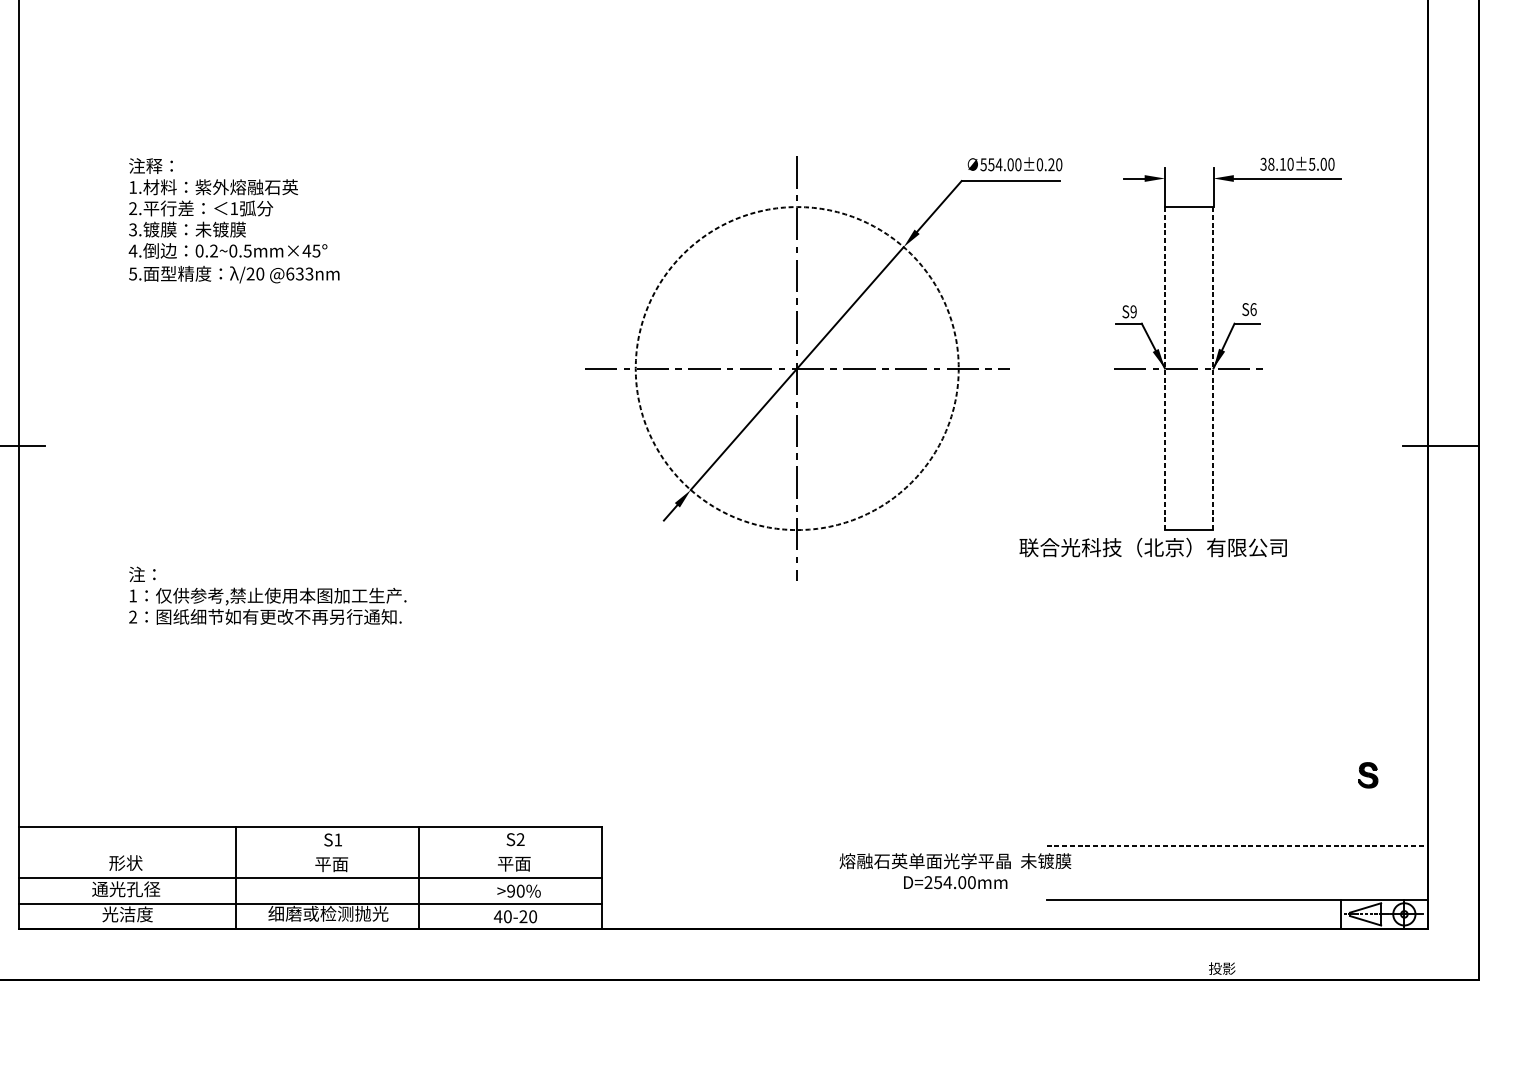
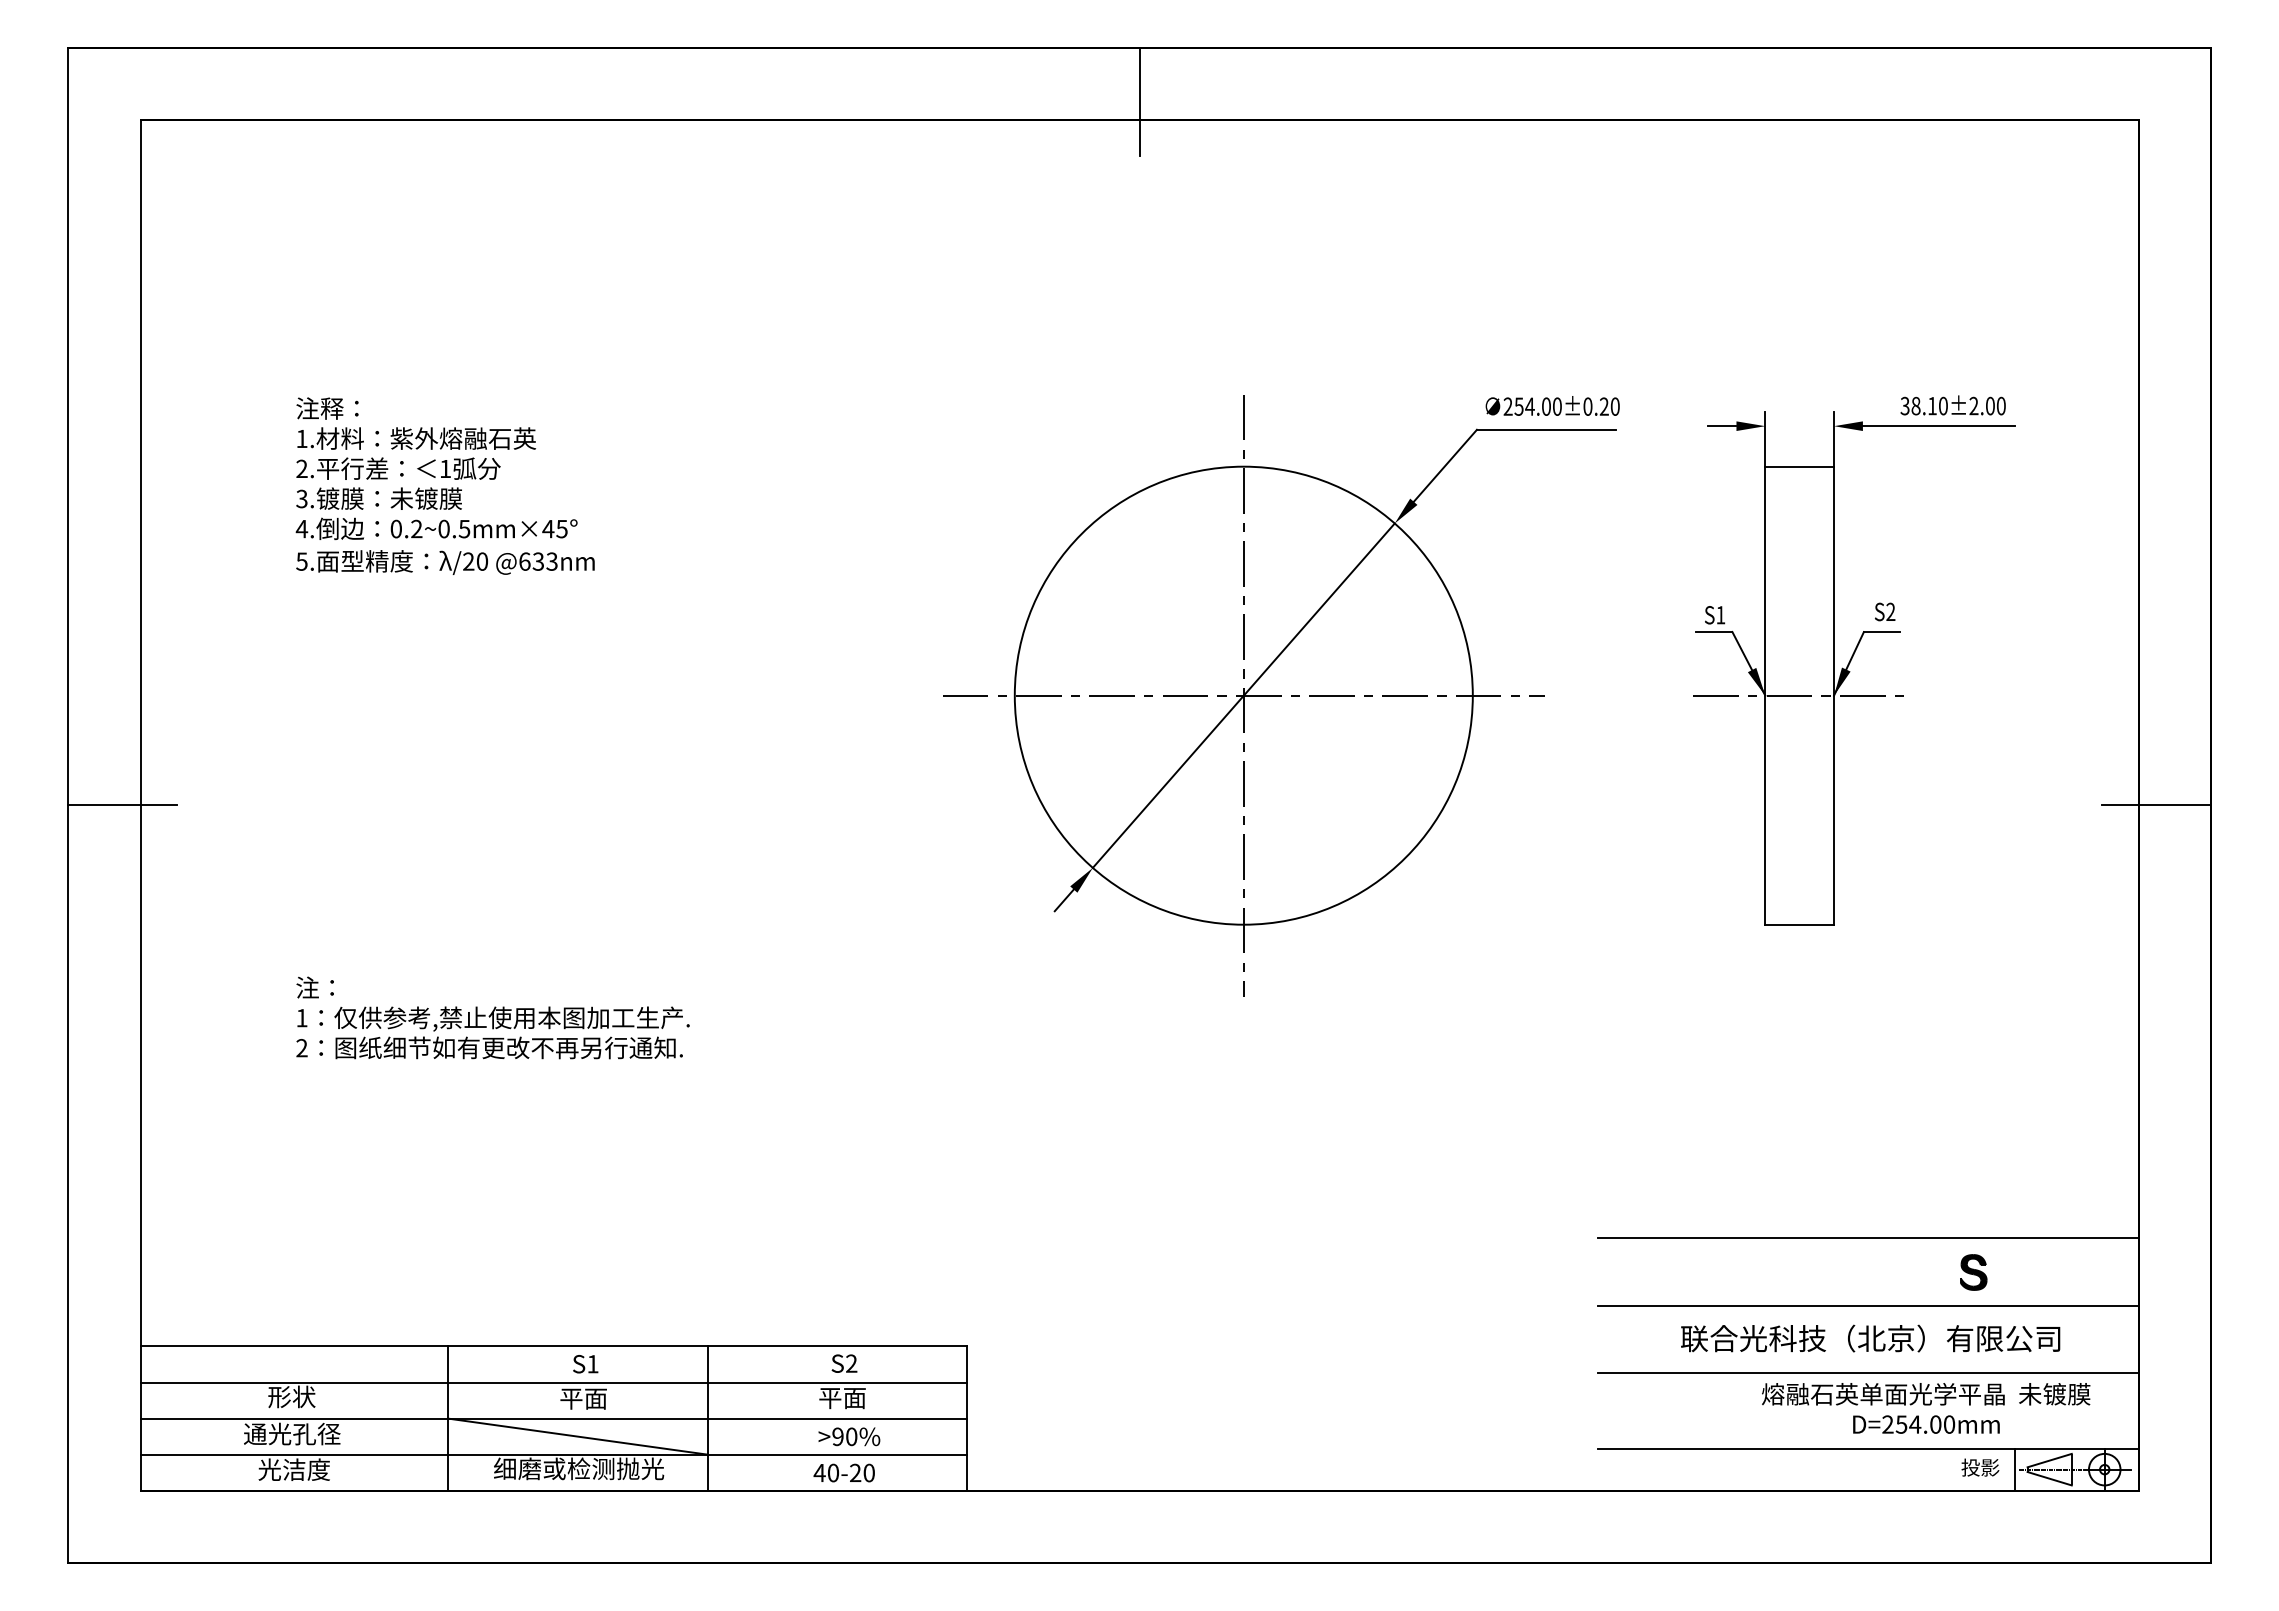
text: (1311, 163) -> (1973, 405), 38.10±5.00 -> 38.10±2.00
text: (983, 164) -> (1507, 406), 554.00±0.20 -> 254.00±0.20
text: (1253, 309) -> (1890, 611), S6 -> S2
text: (1133, 312) -> (1720, 615), S9 -> S1
circle: (797, 368) -> (1243, 695), dashed -> solid
line: (1165, 369) -> (1765, 696), dashed -> solid
line: (1213, 369) -> (1834, 696), dashed -> solid
text: (1153, 547) -> (1870, 1338), moved
line: (1237, 751) -> (1867, 1238), added
part: (1368, 775) -> (1973, 1272), moved
line: (1237, 798) -> (1867, 1305), added
line: (1237, 845) -> (1868, 1372), dashed -> solid
line: (310, 852) -> (553, 1382), added
text: (955, 871) -> (1926, 1408), moved
line: (327, 890) -> (577, 1436), added
text: (1222, 968) -> (1980, 1467), moved

